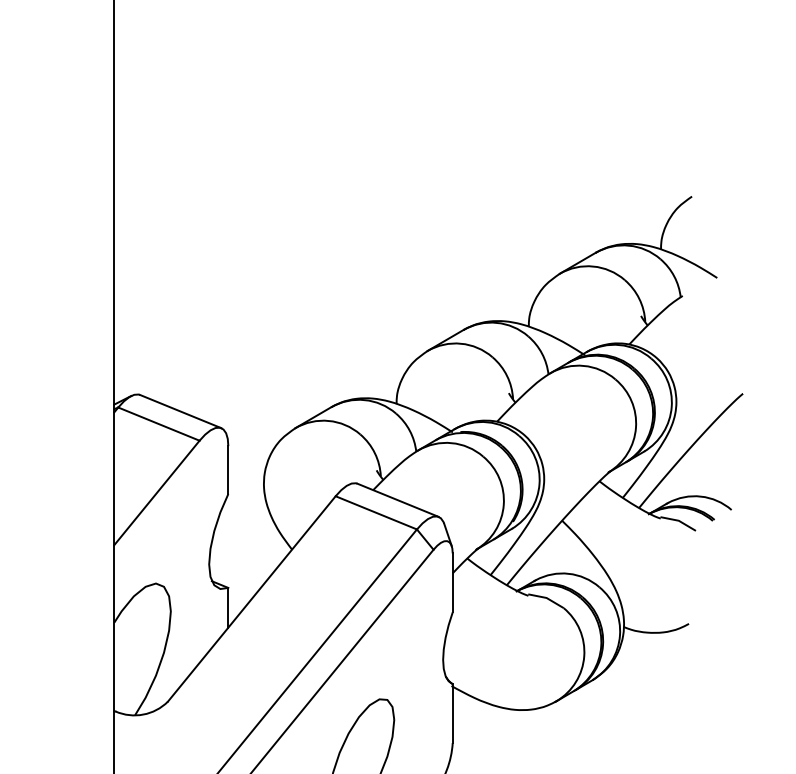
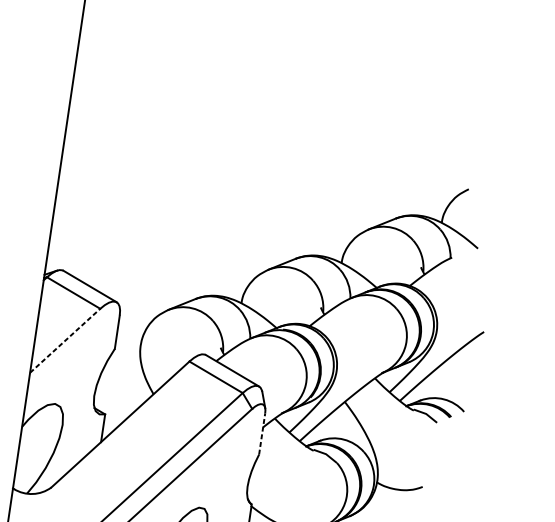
line: (157, 492) -> (65, 340), solid -> dashed
line: (452, 582) -> (262, 433), solid -> dashed

